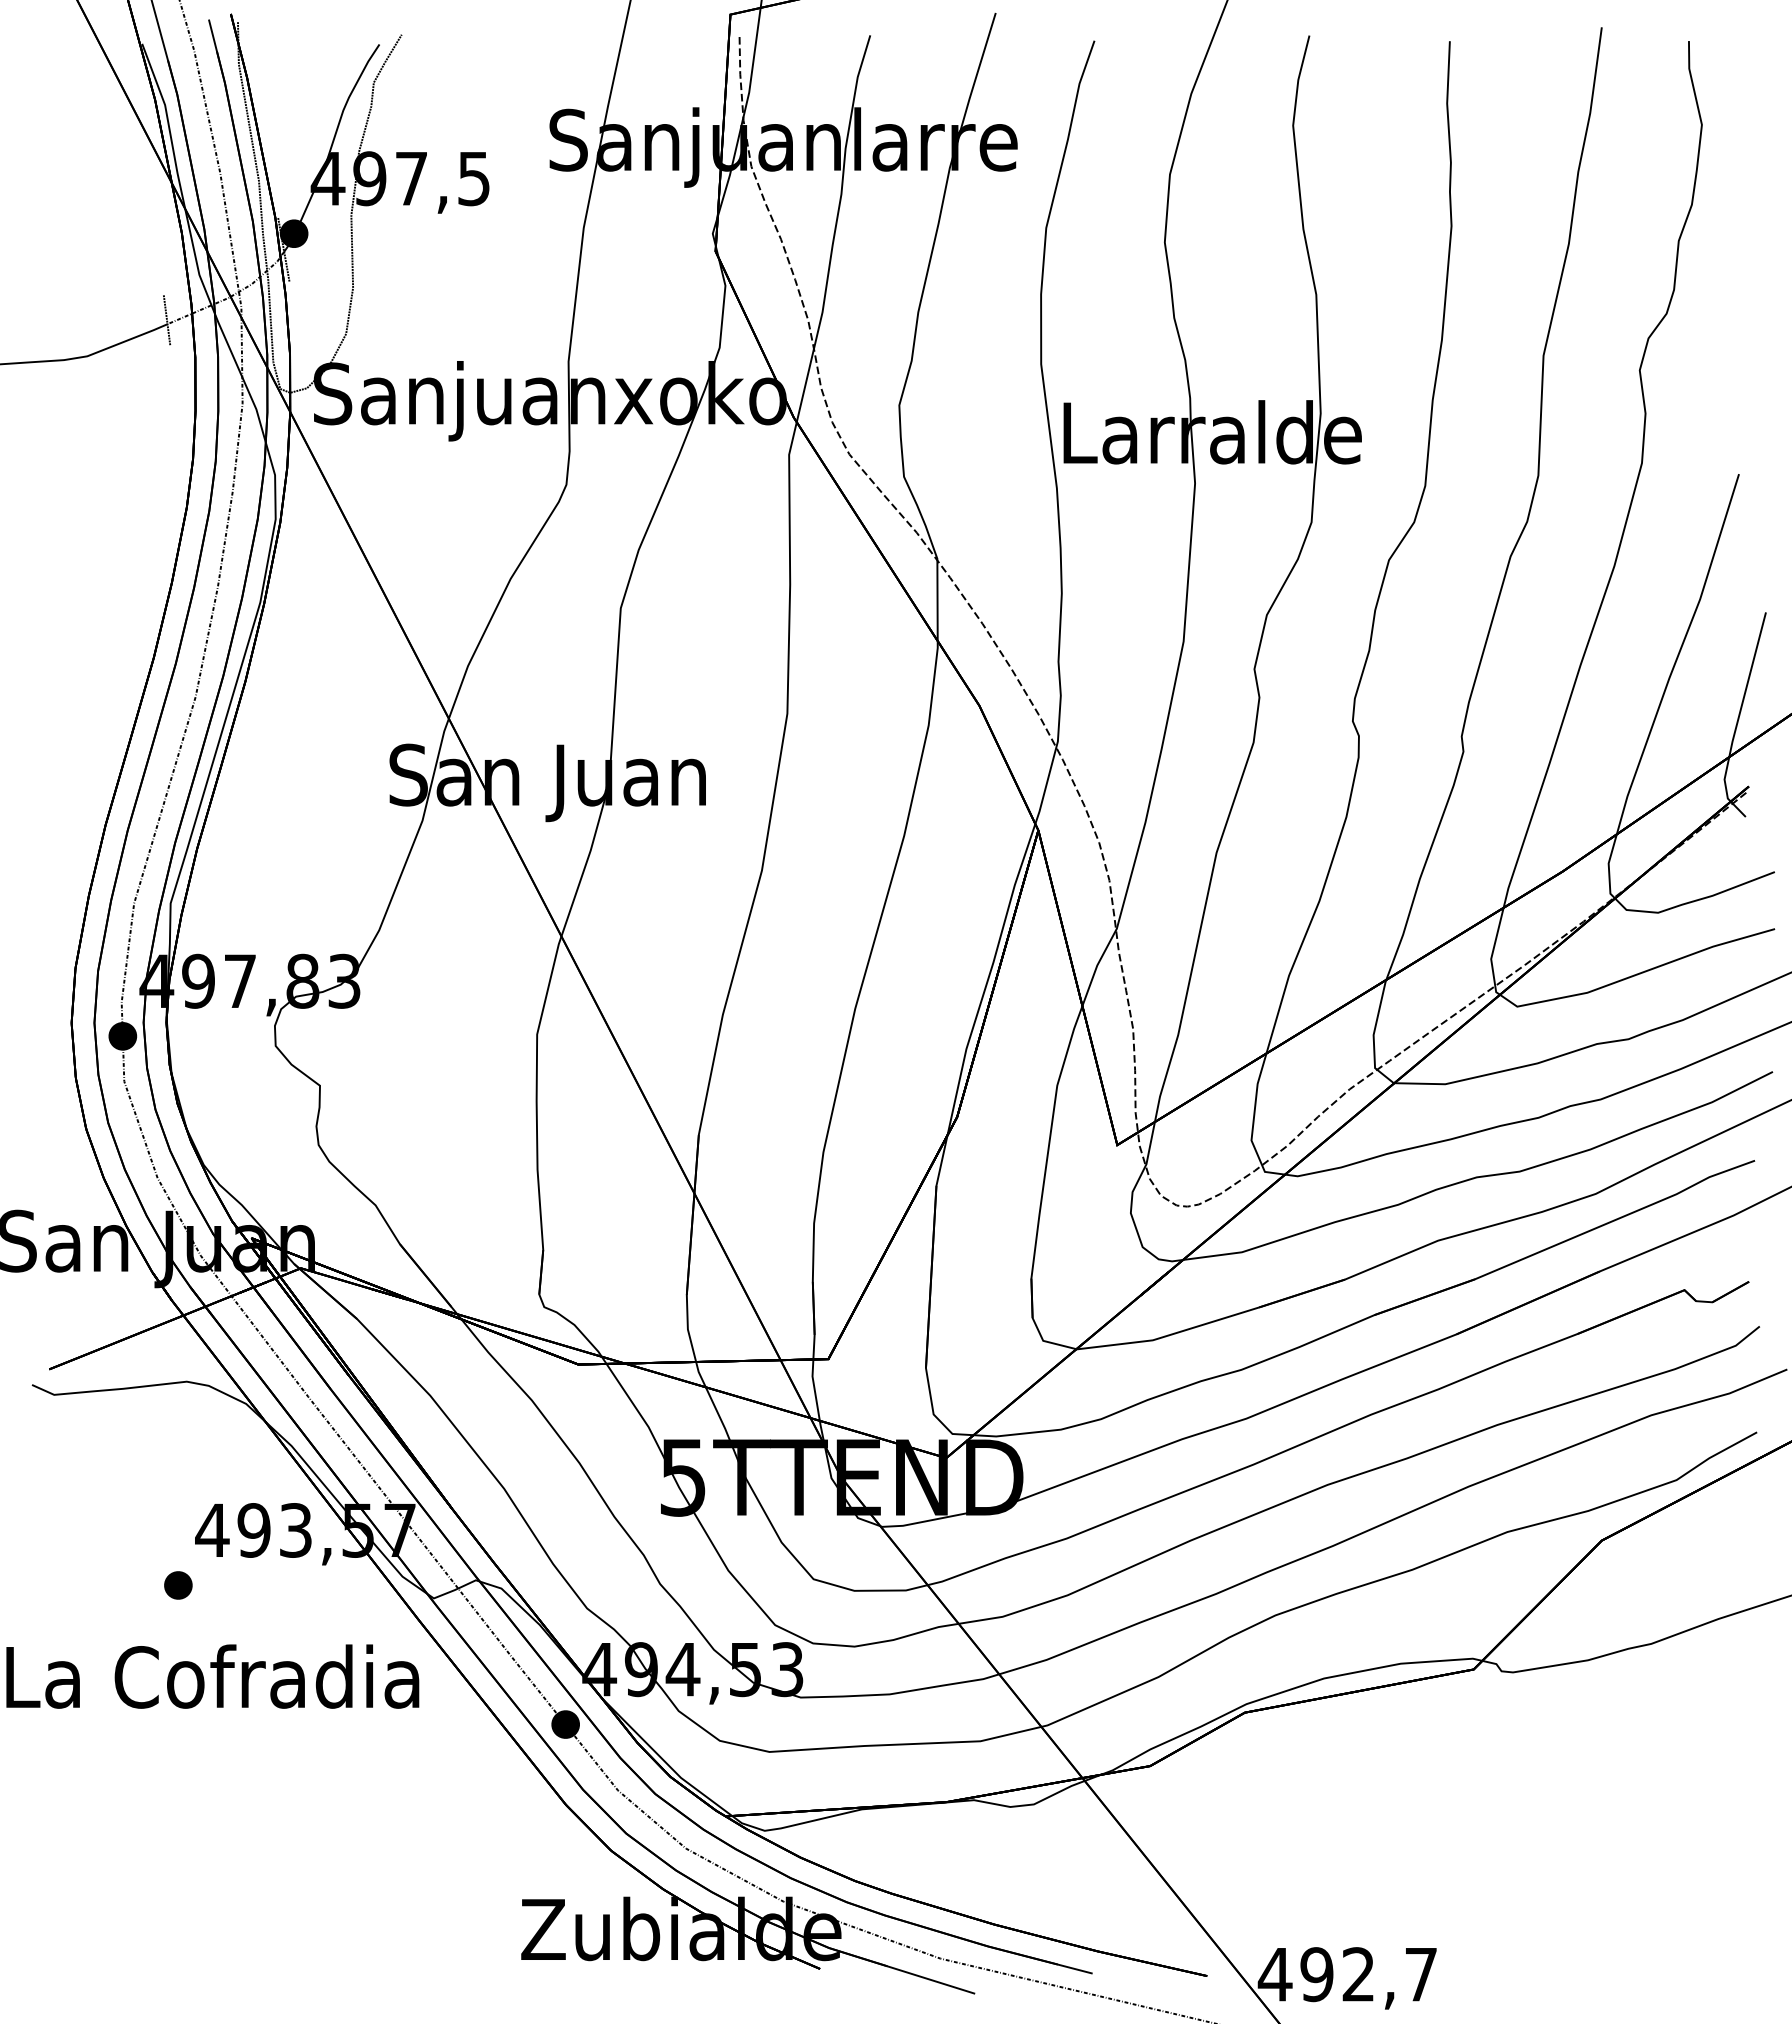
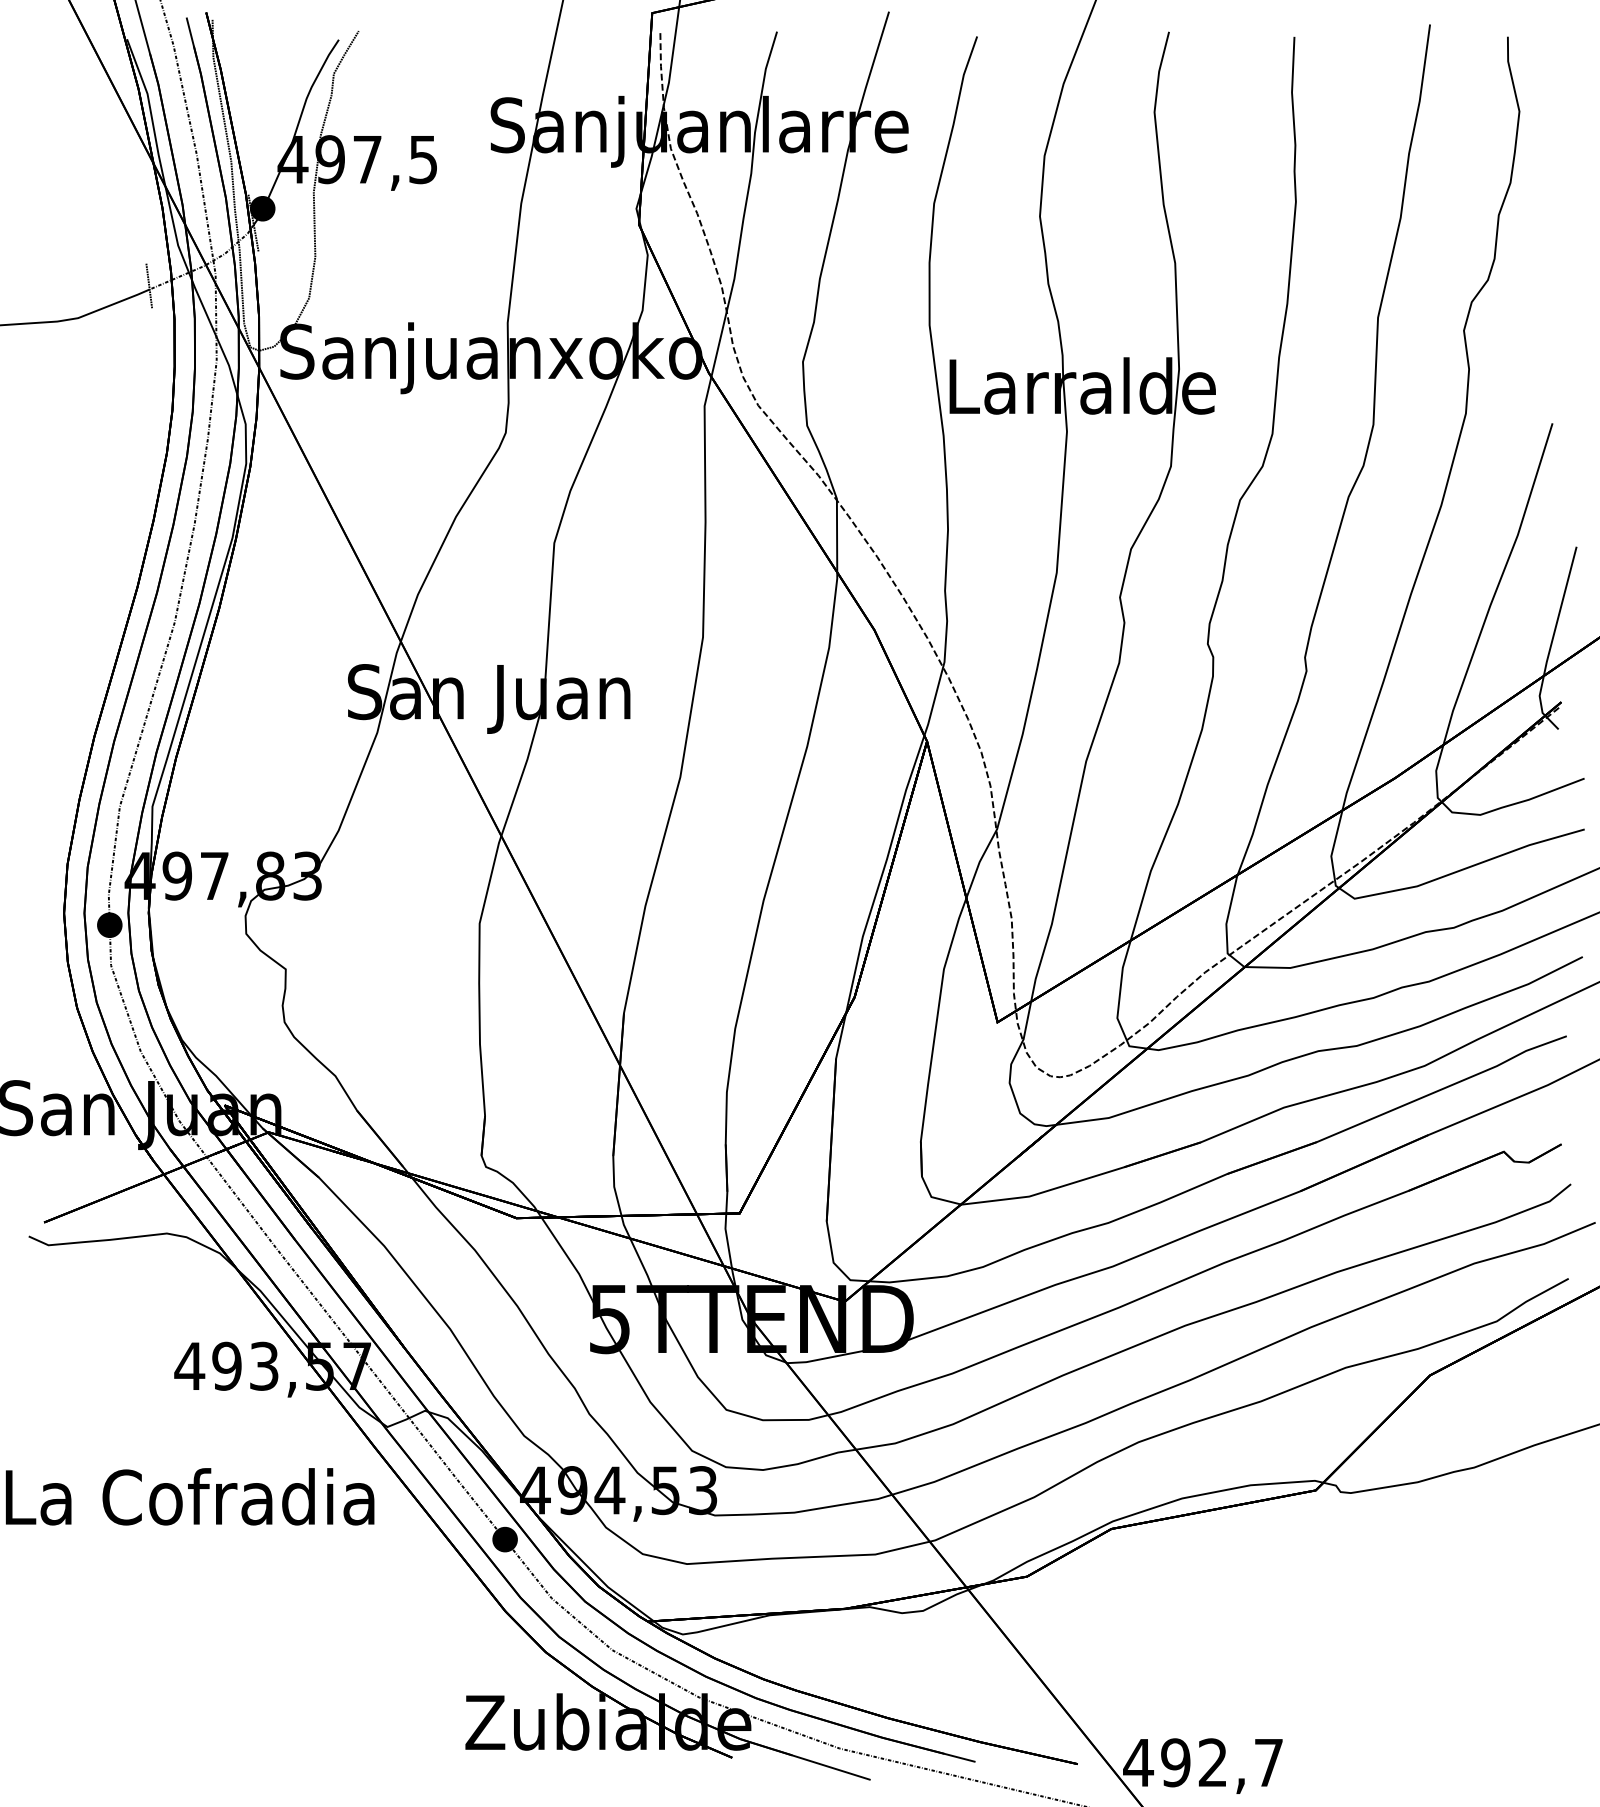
part: (178, 1585) -> (159, 1415), removed

